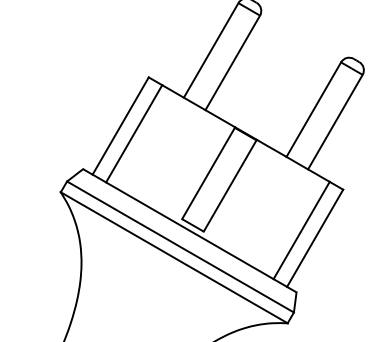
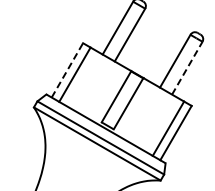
line: (335, 120) -> (187, 67), solid -> dashed
line: (120, 124) -> (67, 69), solid -> dashed

